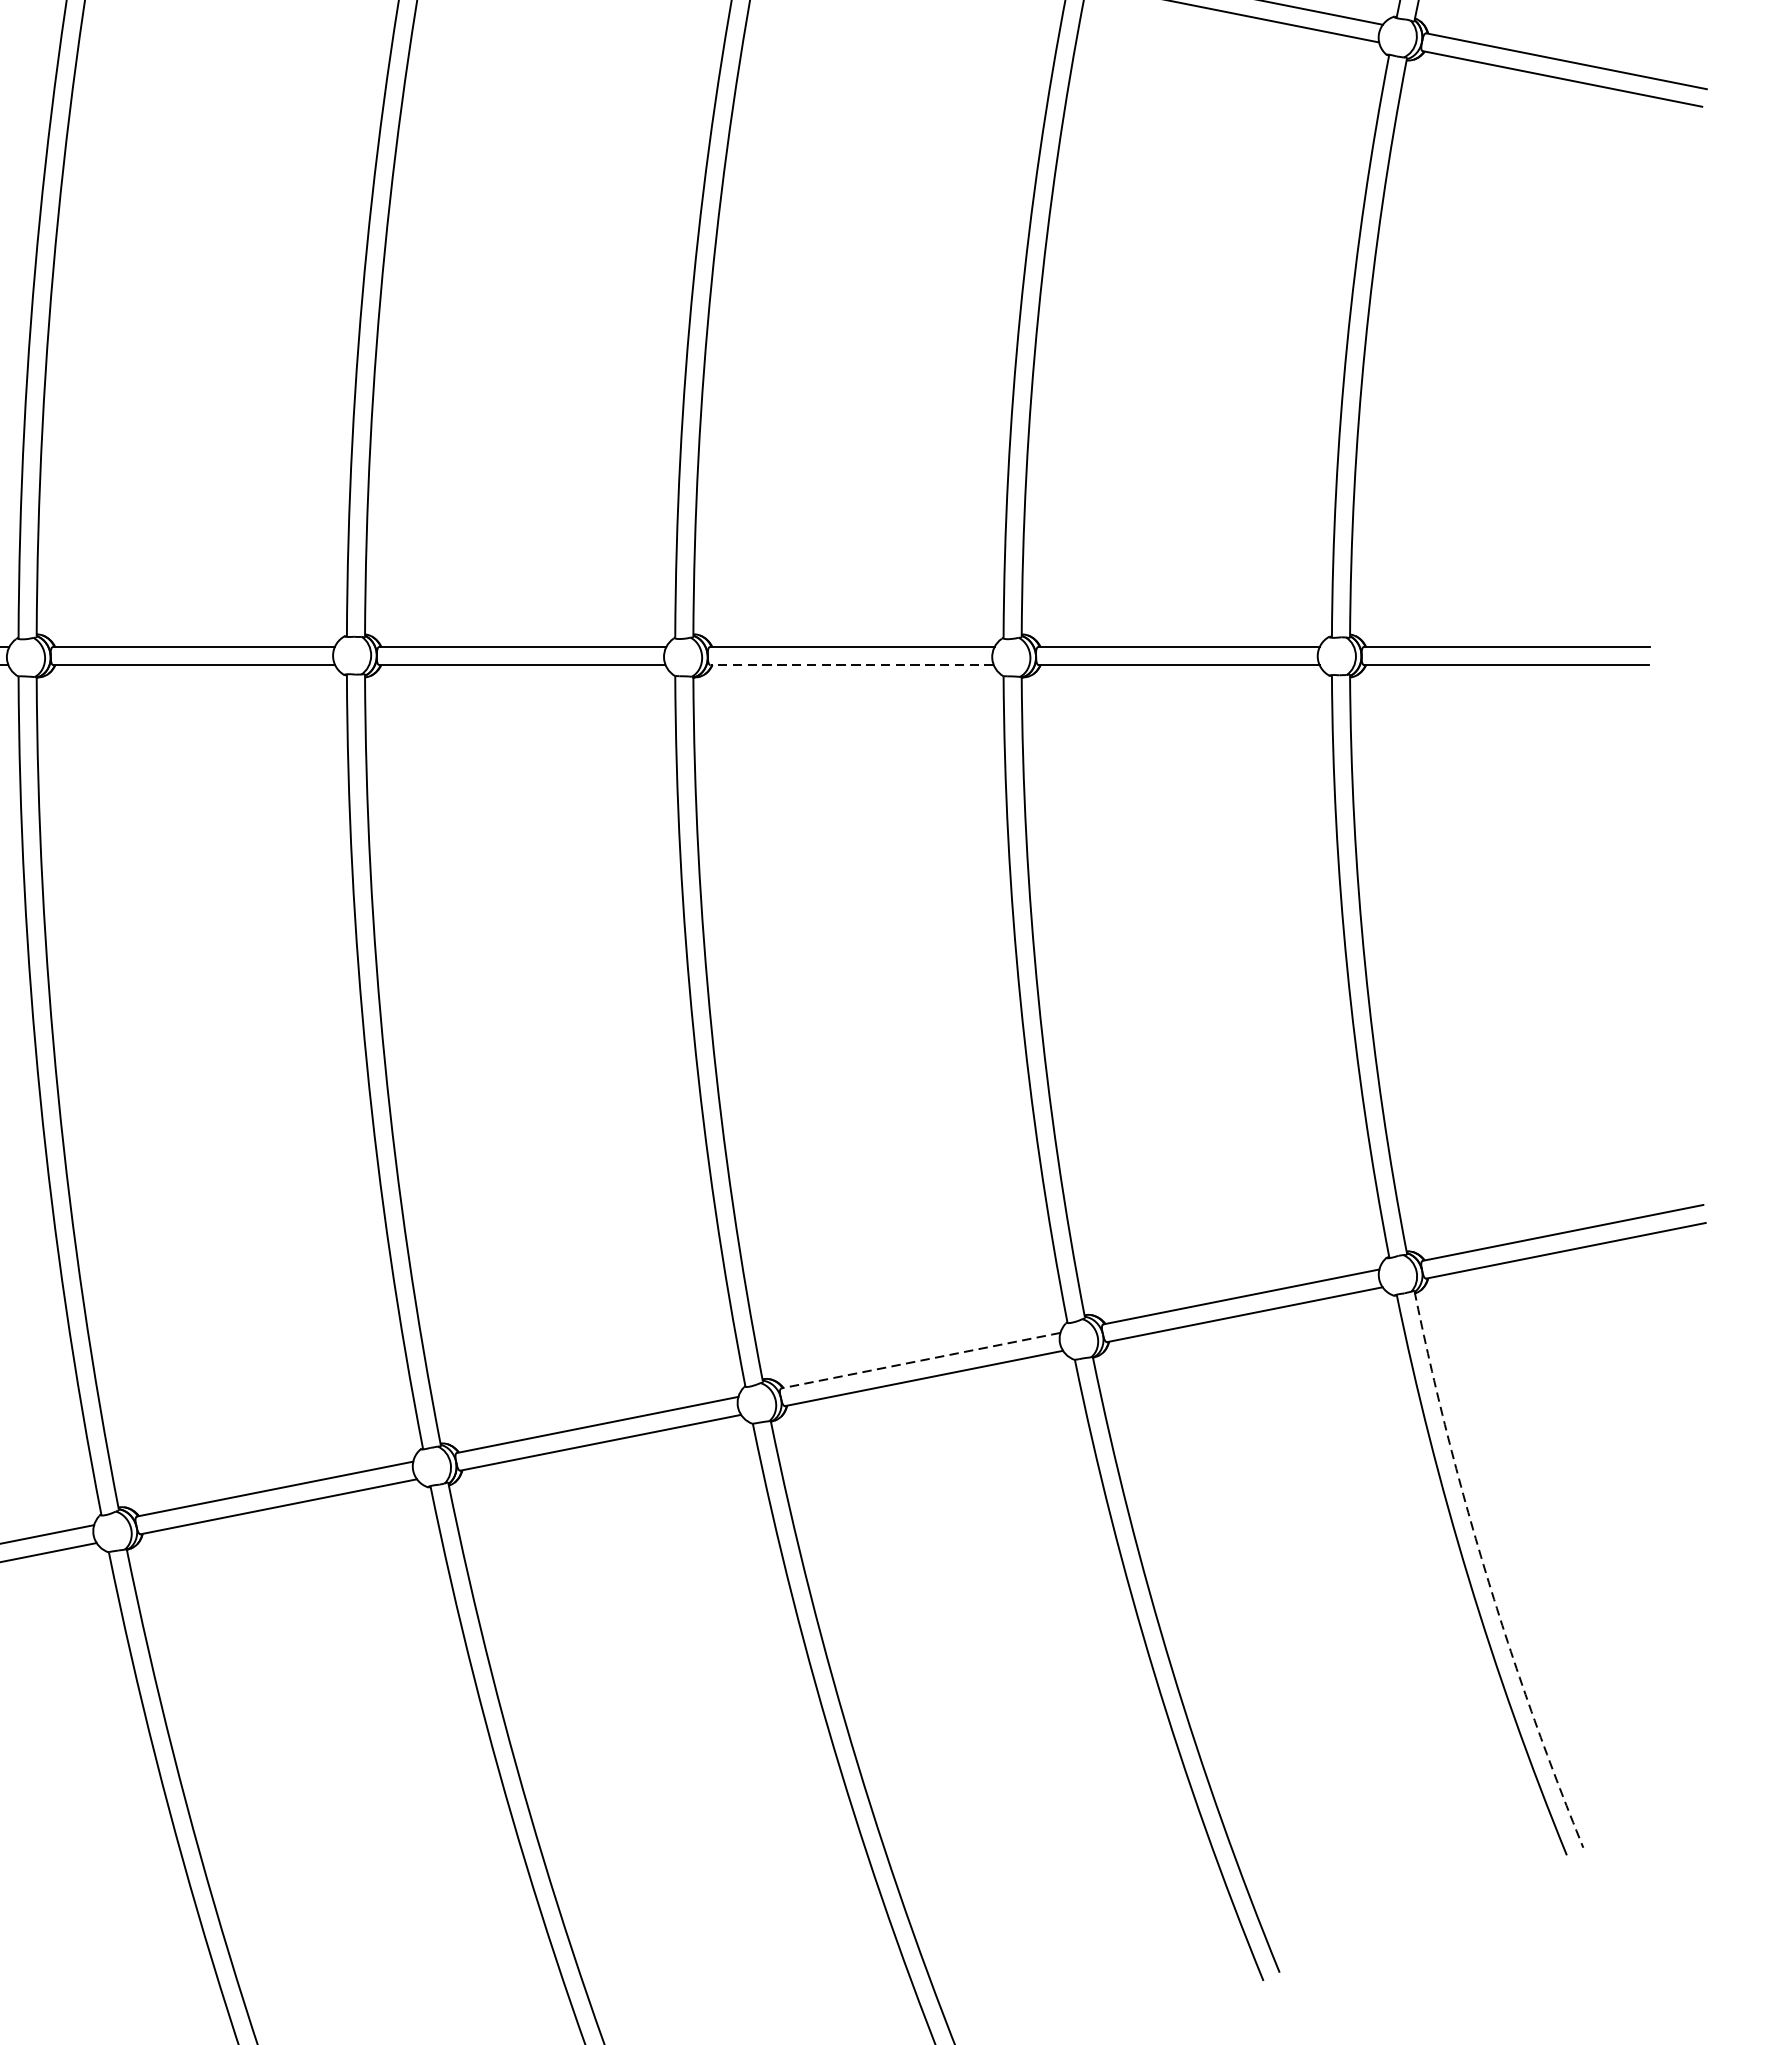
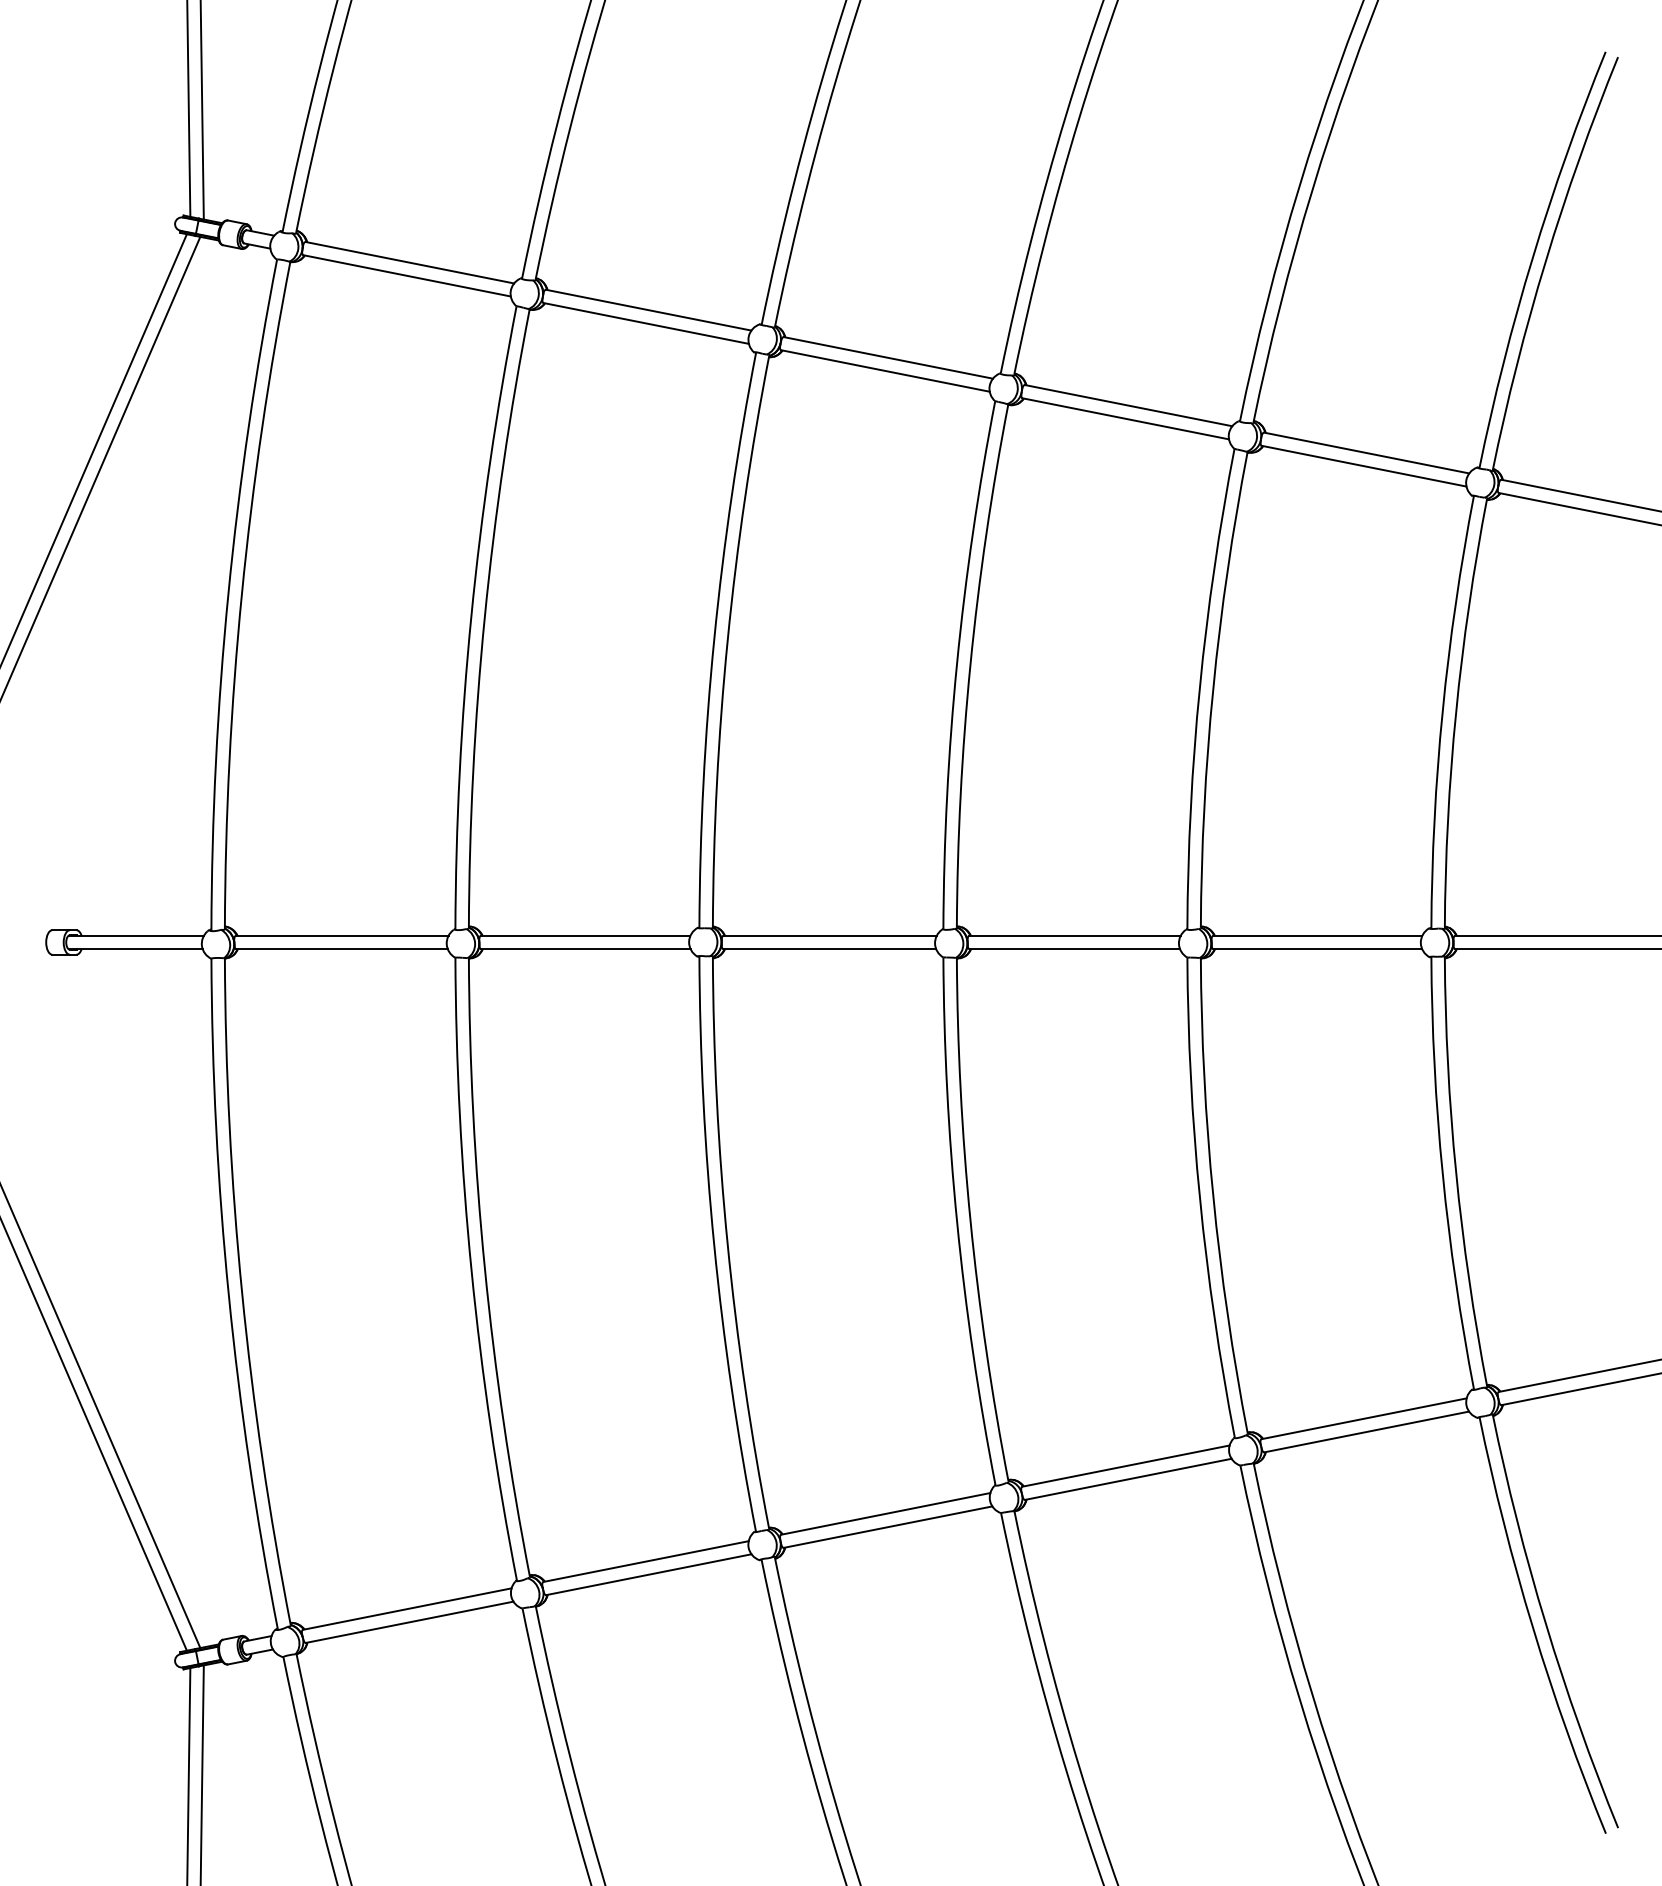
line: (851, 665) -> (1074, 949), dashed -> solid
line: (921, 1361) -> (1126, 1466), dashed -> solid
arc: (1485, 1573) -> (1545, 1624), dashed -> solid

